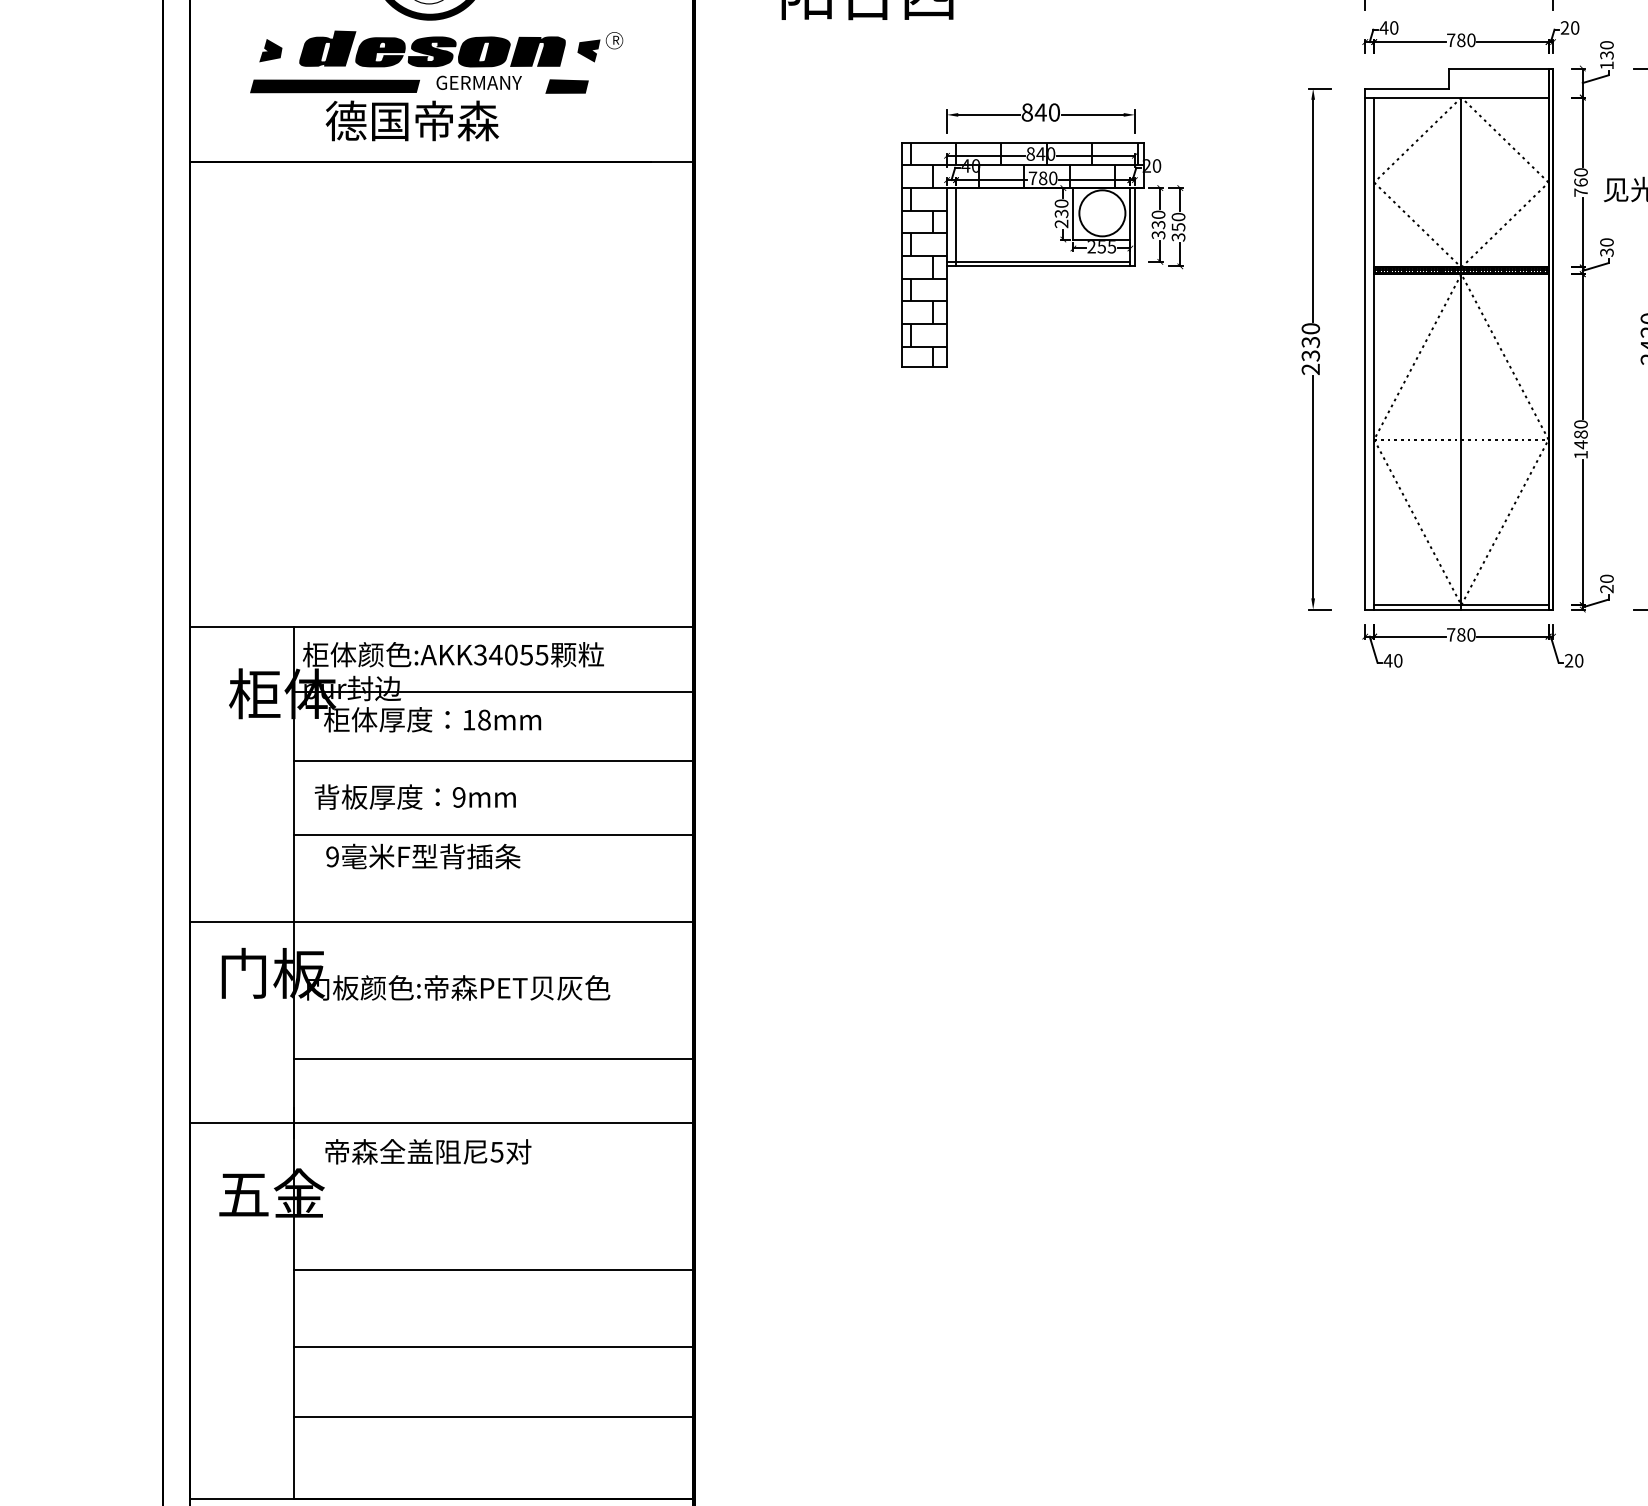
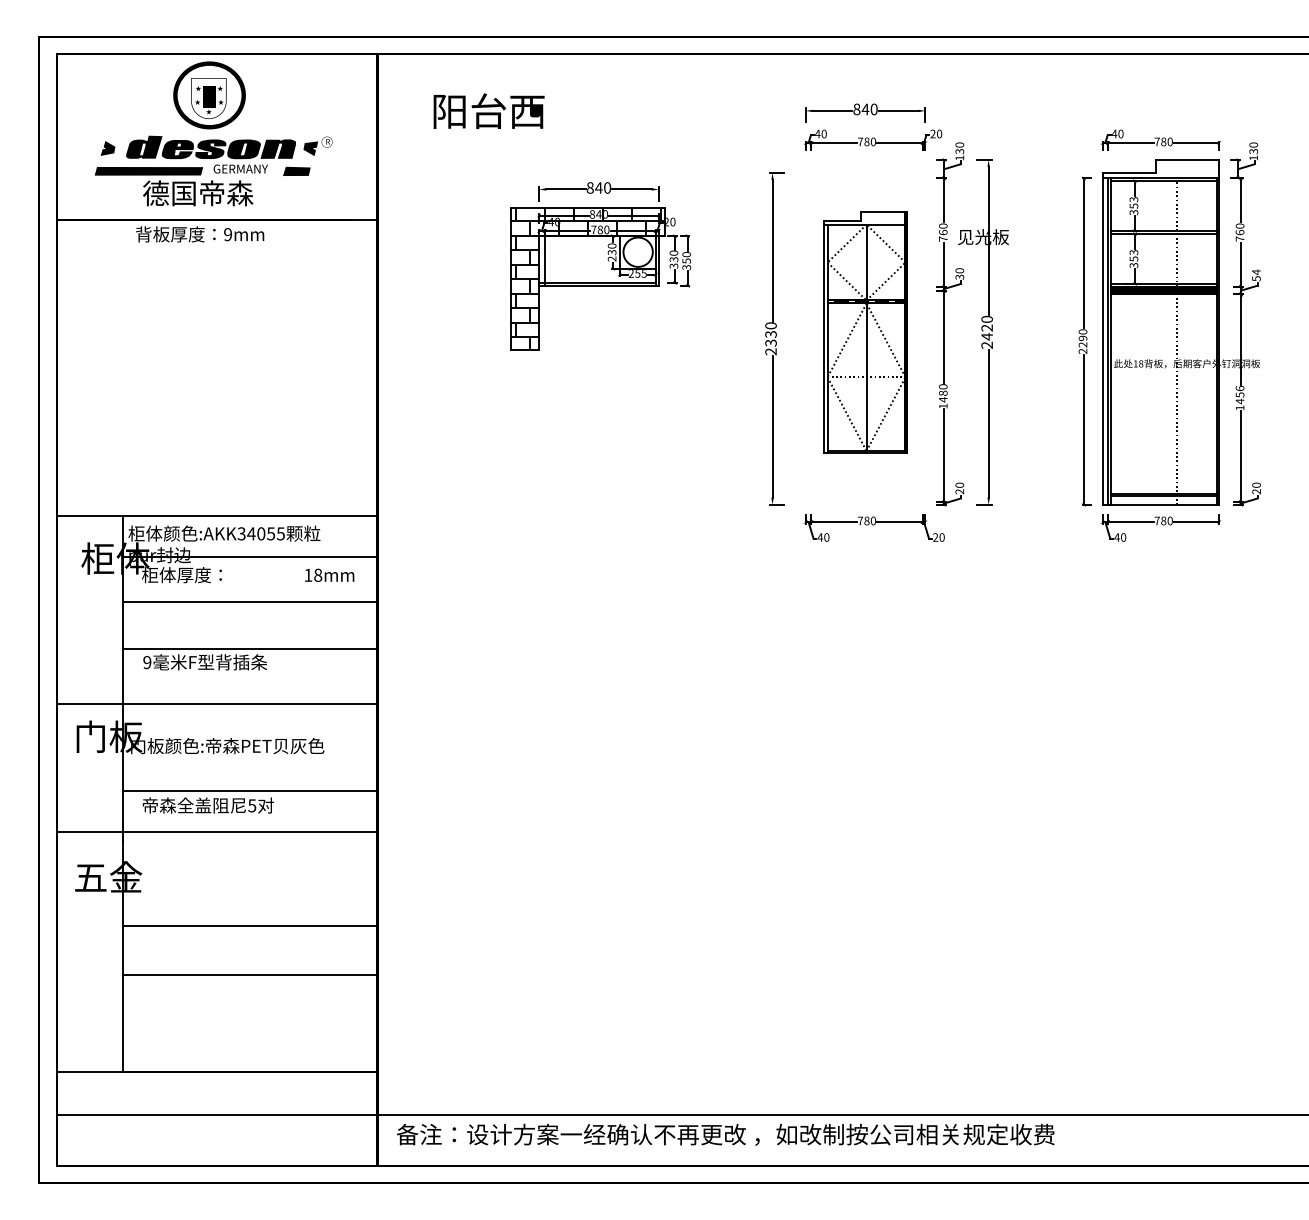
part: (1458, 339) -> (865, 332), size x0.7
text: (502, 718) -> (329, 574), moved
text: (415, 797) -> (200, 234), moved
text: (428, 1151) -> (208, 805), moved
line: (492, 1416) -> (249, 1019), removed

